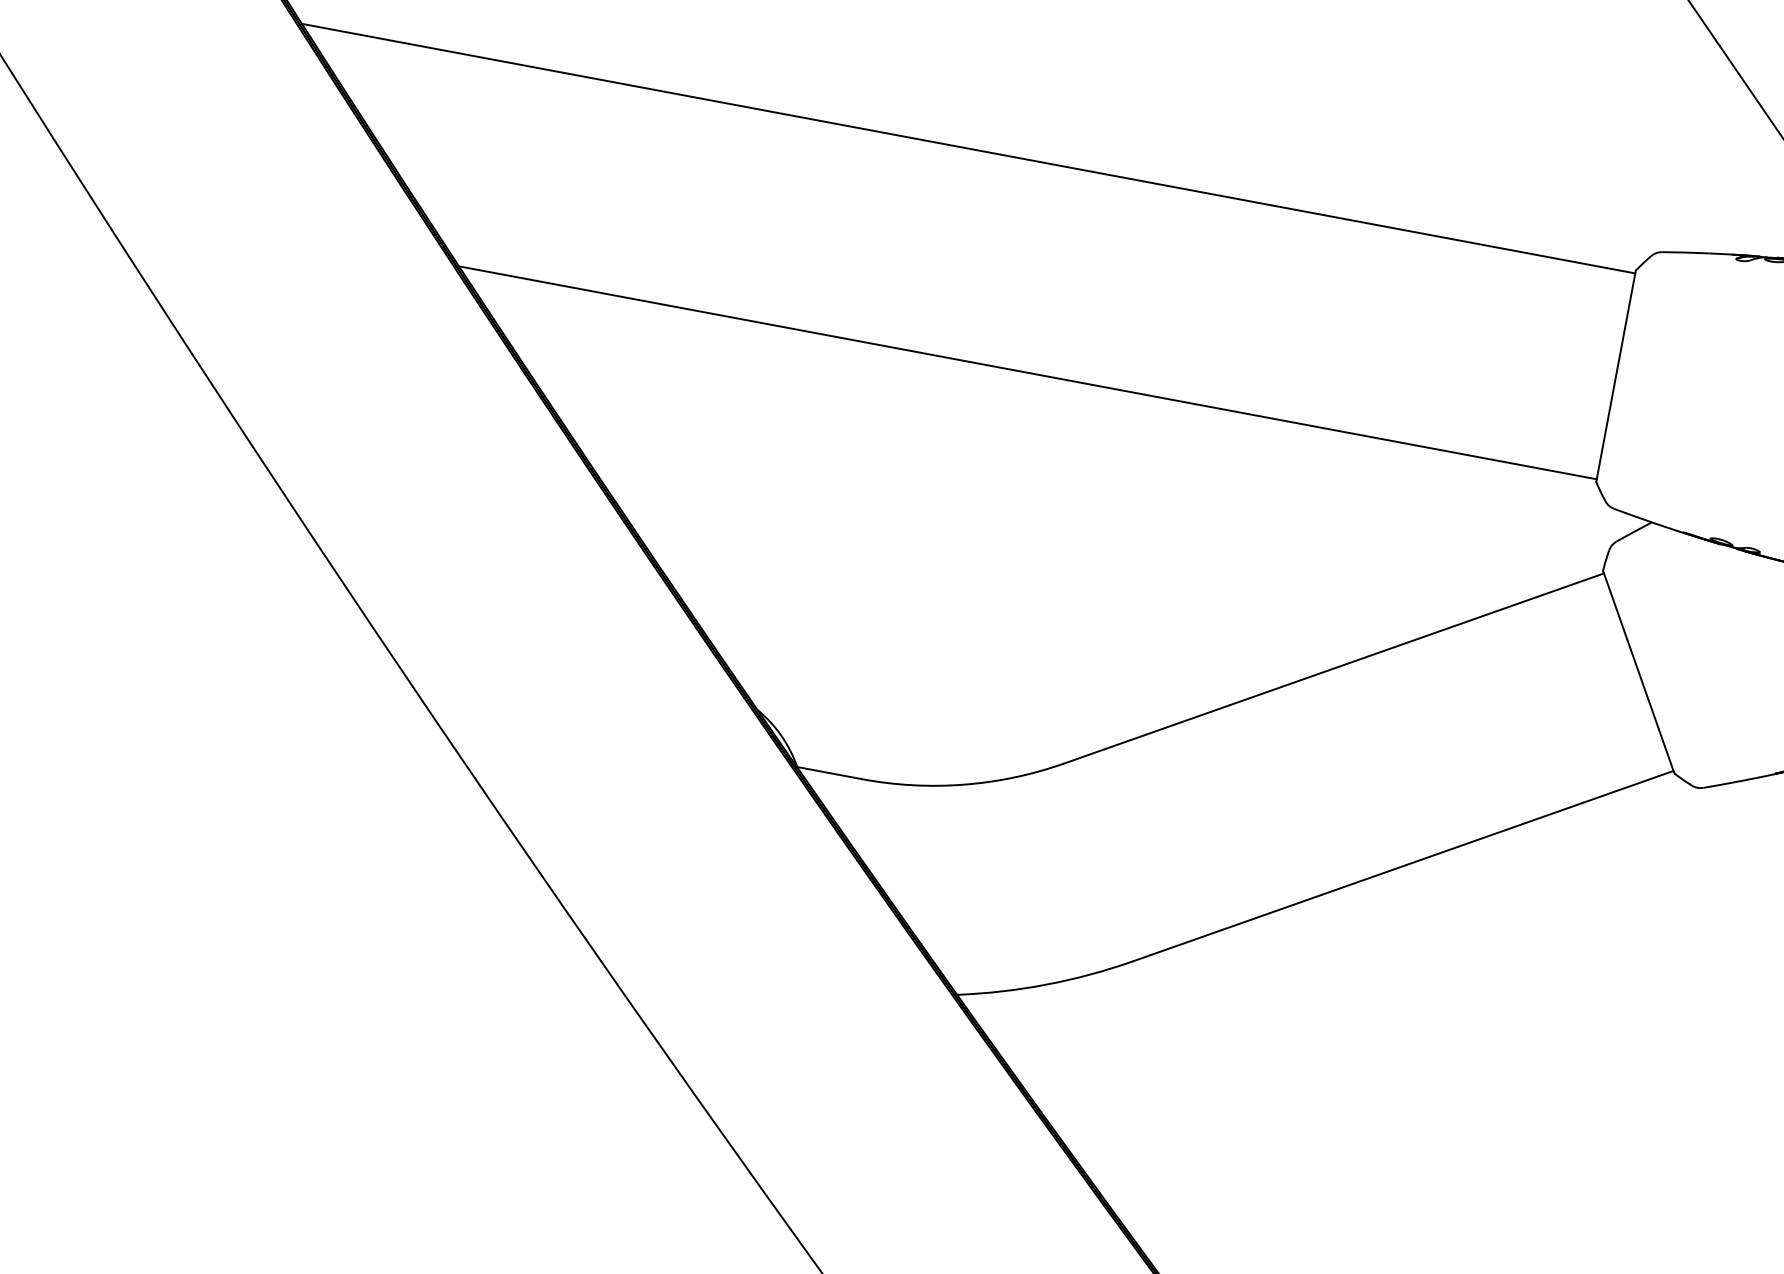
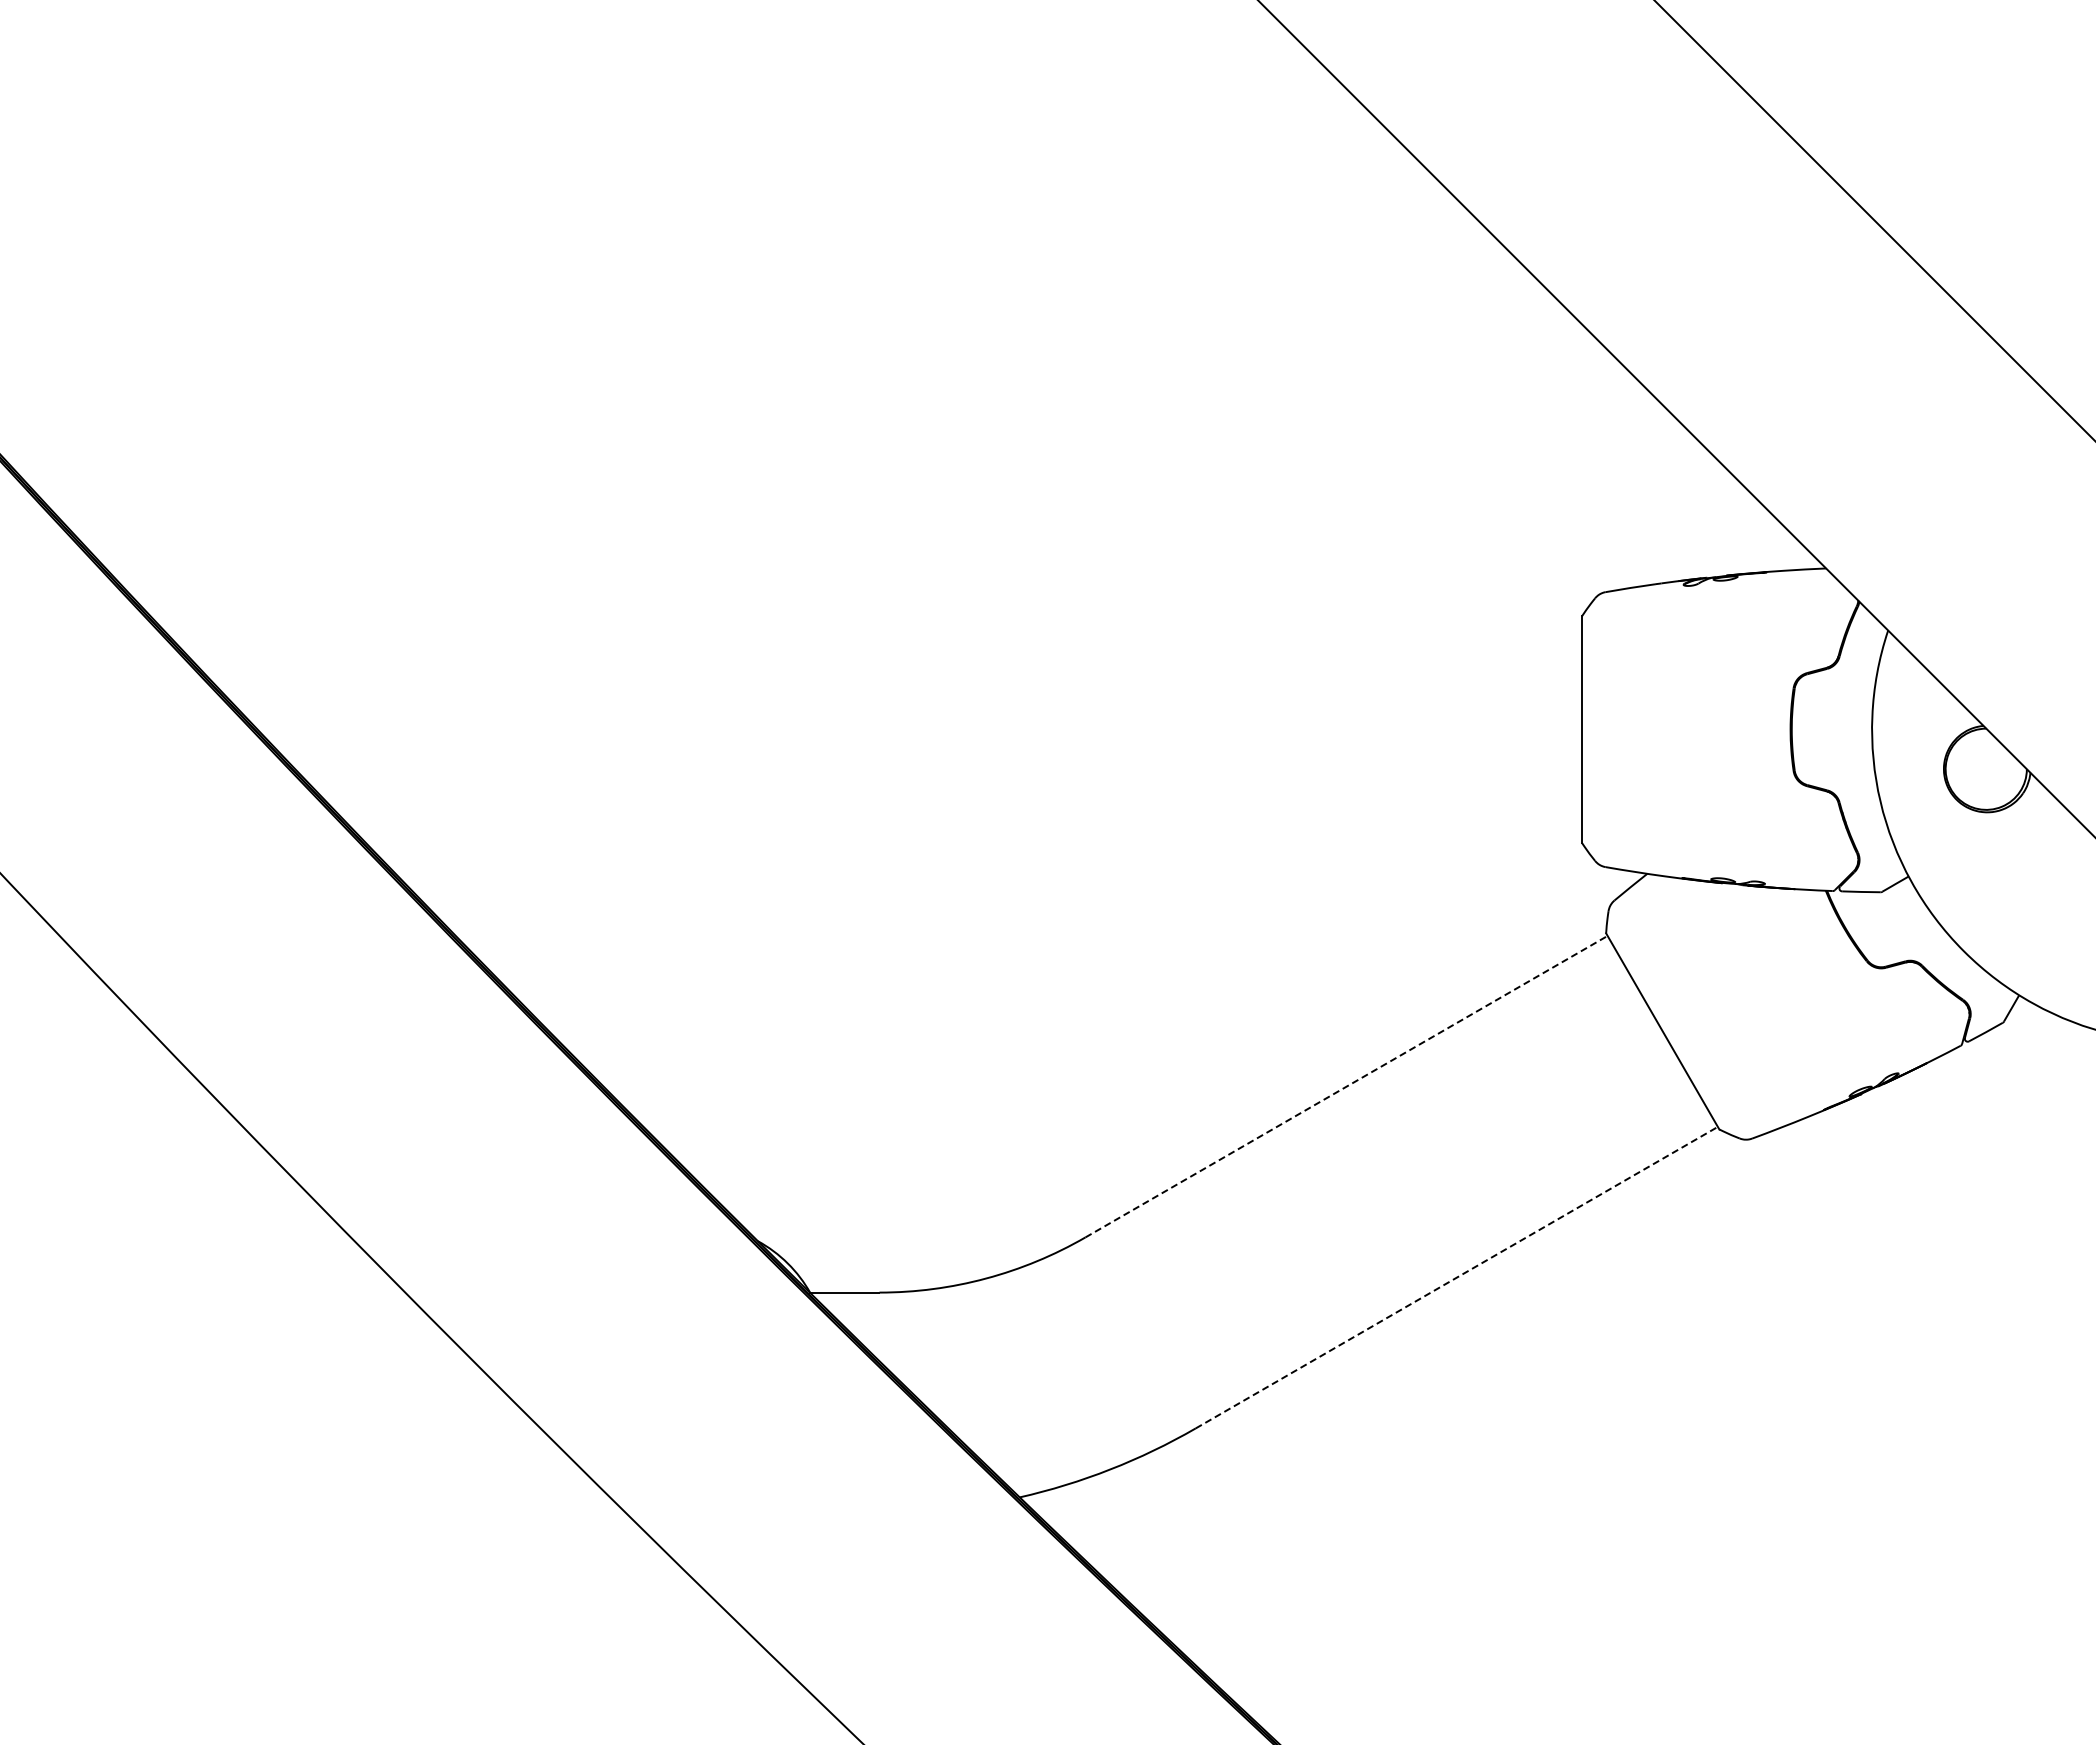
line: (968, 148) -> (867, 619), removed
line: (1027, 372) -> (972, 839), removed
line: (1334, 668) -> (1347, 1086), solid -> dashed
line: (1404, 866) -> (1457, 1277), solid -> dashed

